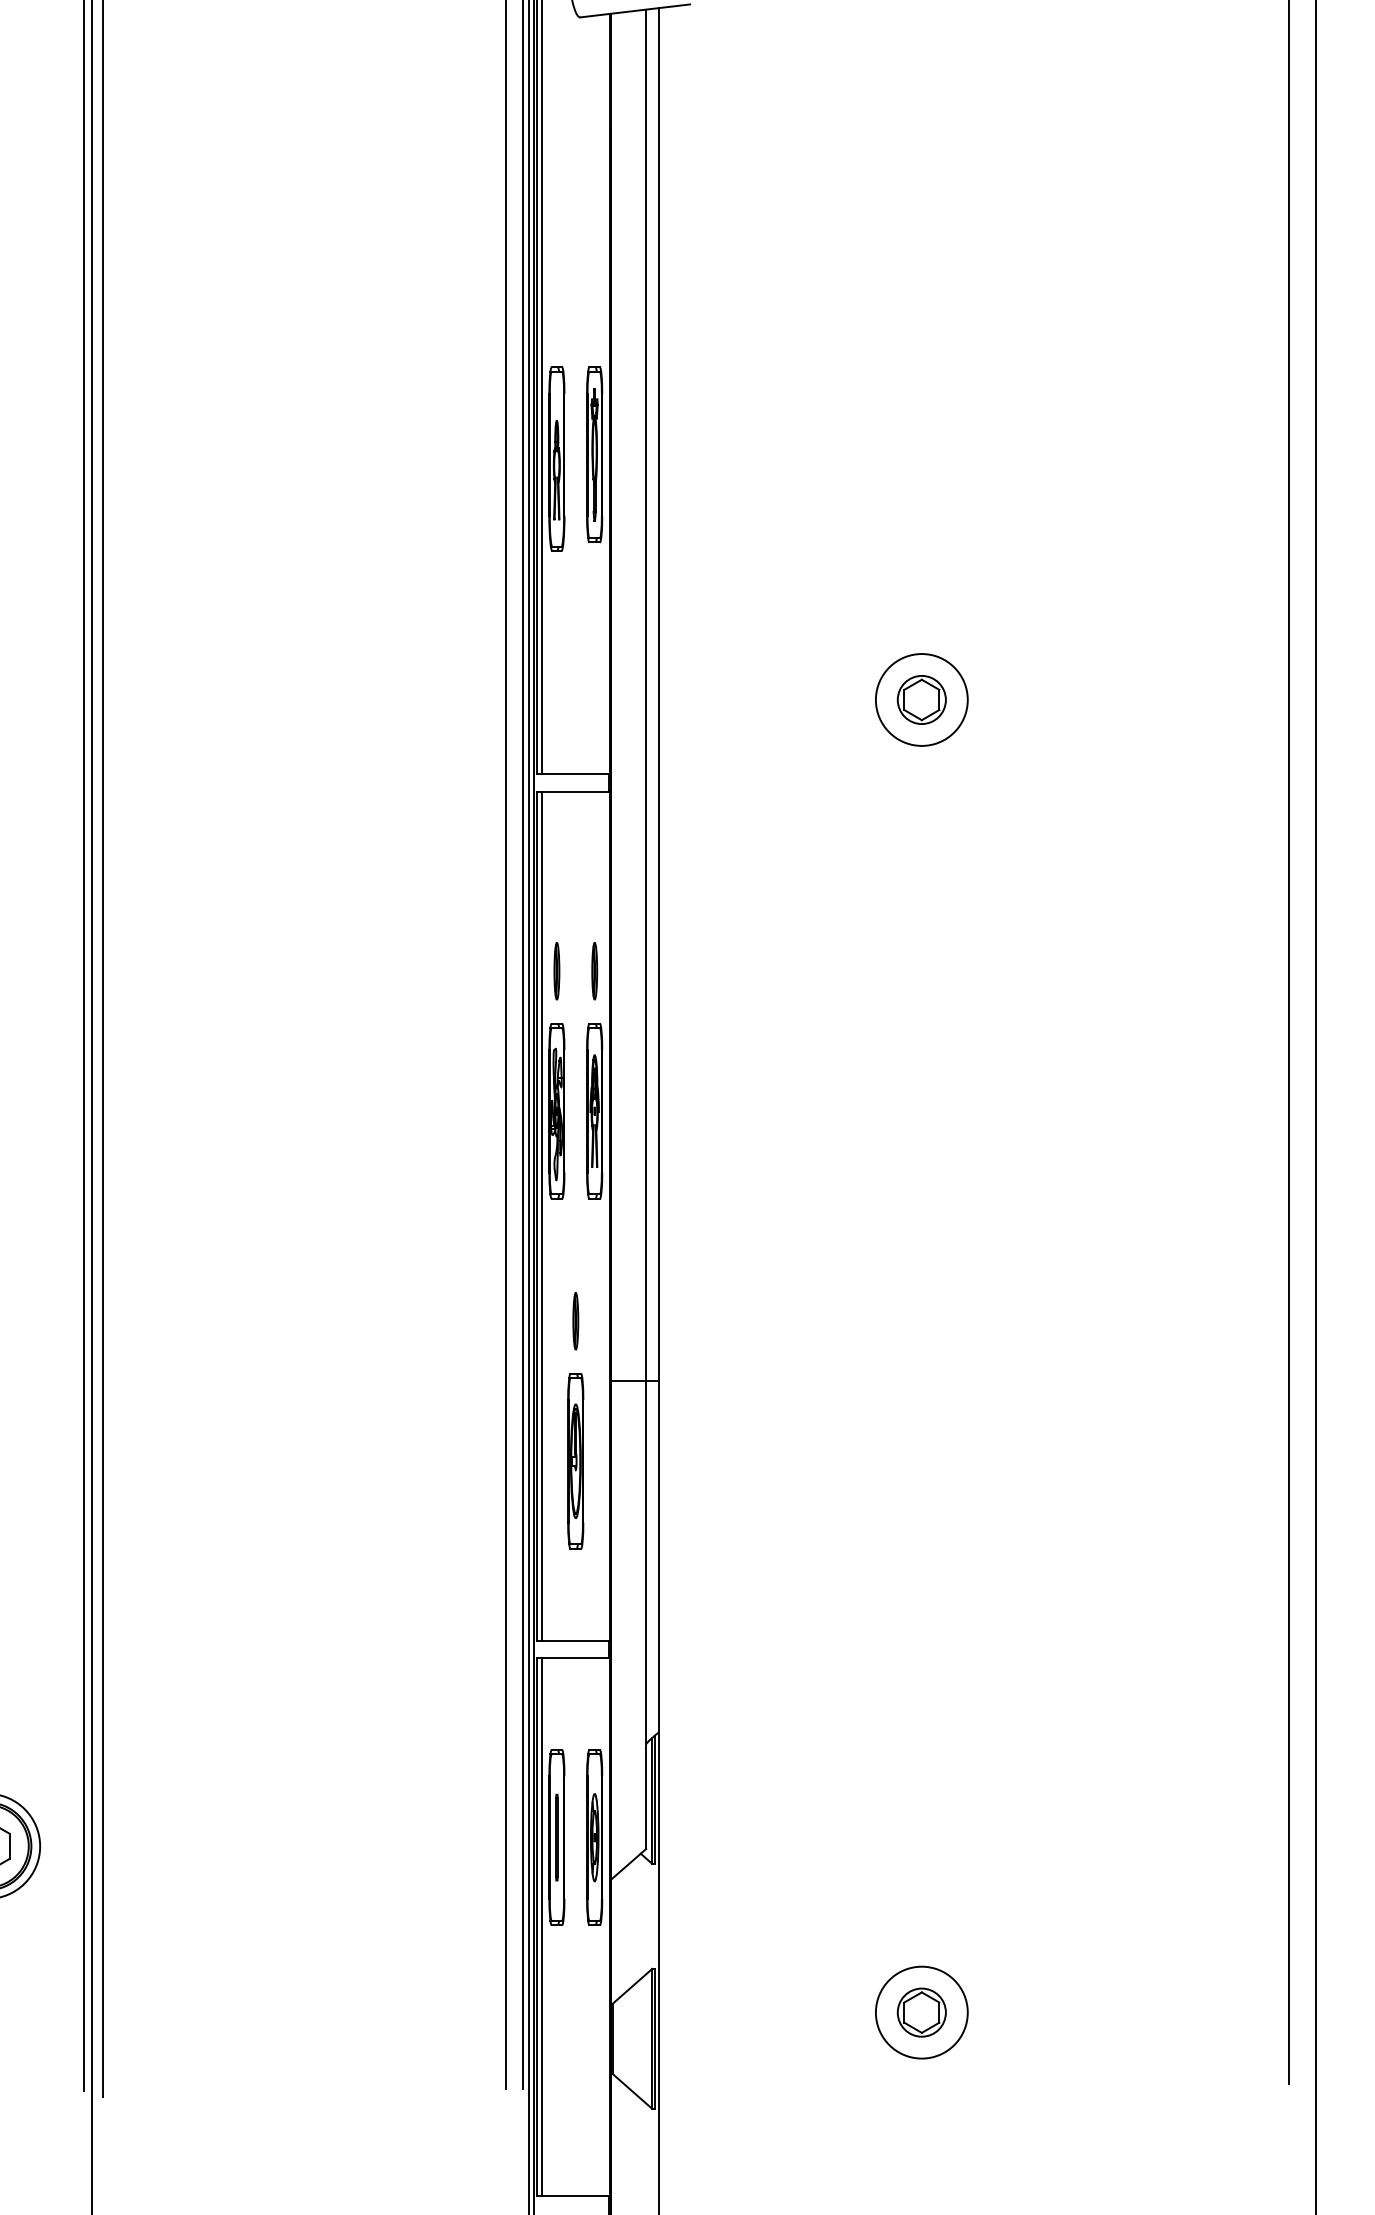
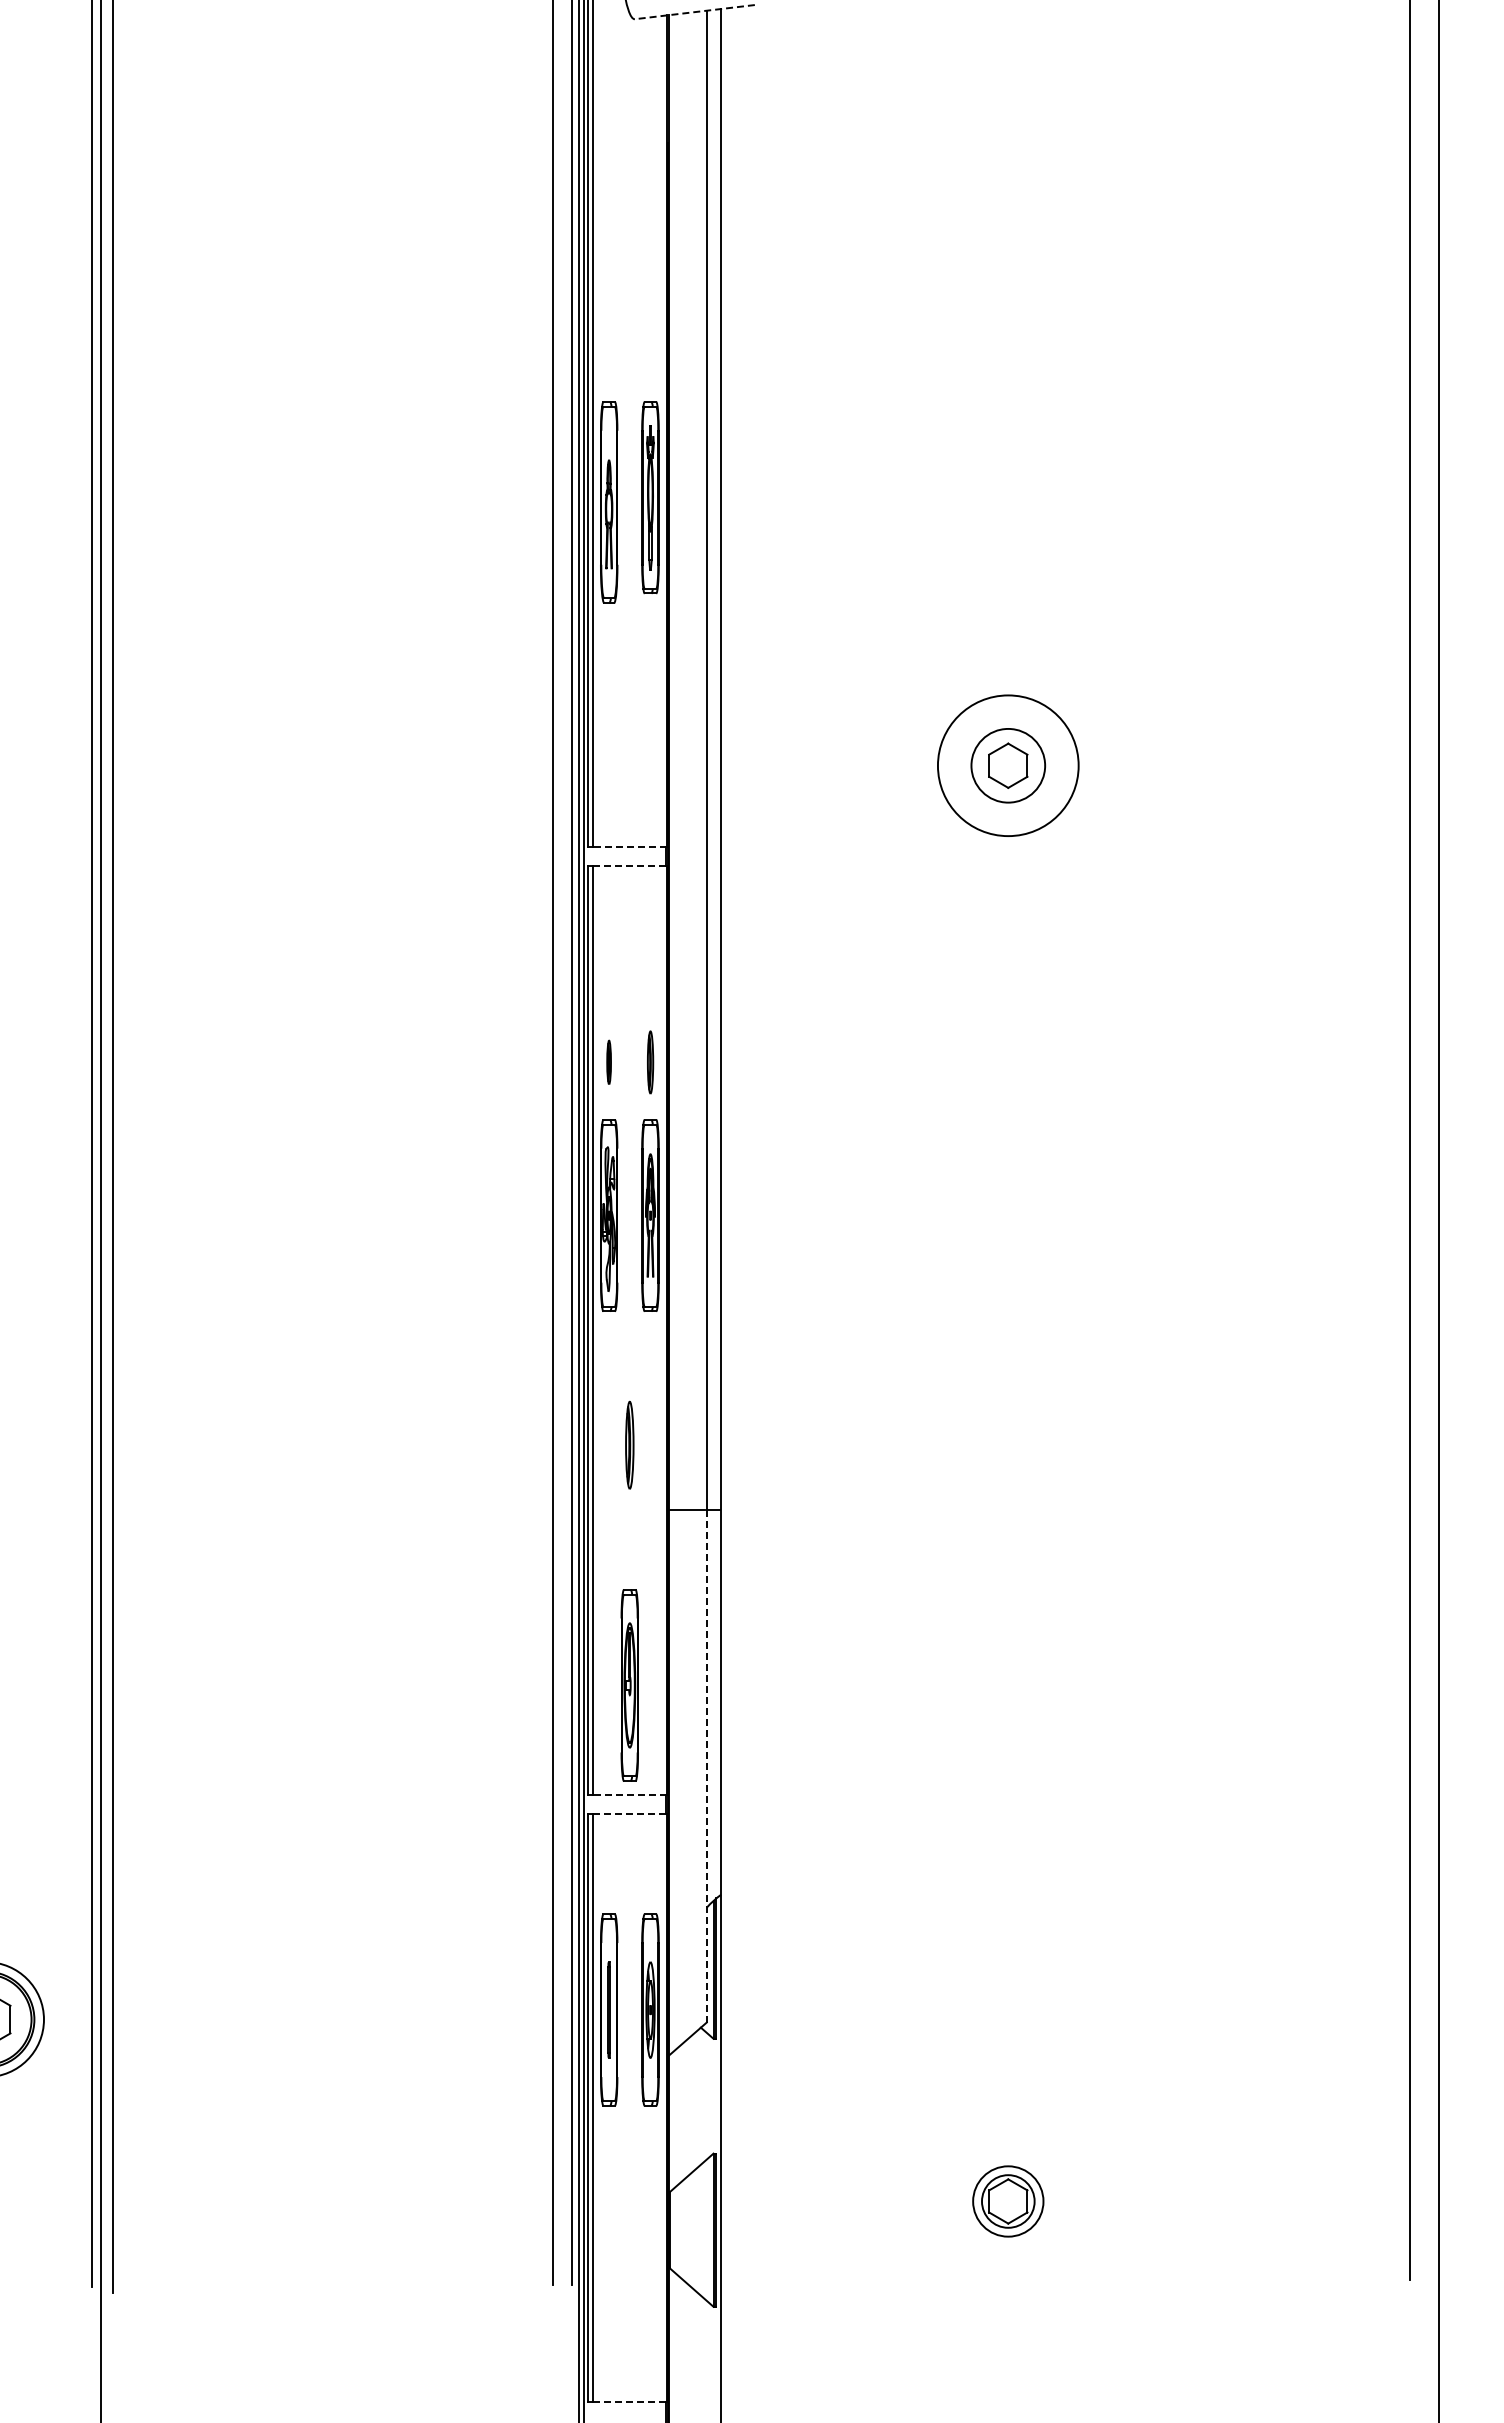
line: (634, 11) -> (694, 12), solid -> dashed
circle: (922, 699) -> (1008, 765), size x1.4
circle: (922, 699) -> (1008, 765), size x1.4
line: (575, 774) -> (629, 847), solid -> dashed
line: (576, 792) -> (630, 866), solid -> dashed
part: (556, 971) -> (608, 1062), size x0.7
part: (575, 1321) -> (629, 1445), size x1.4
part: (575, 1461) -> (629, 1685), moved
line: (645, 1614) -> (706, 1765), solid -> dashed
line: (575, 1640) -> (629, 1794), solid -> dashed
line: (576, 1657) -> (630, 1813), solid -> dashed
circle: (922, 2012) -> (1008, 2201), size x0.7
line: (576, 2196) -> (630, 2402), solid -> dashed

